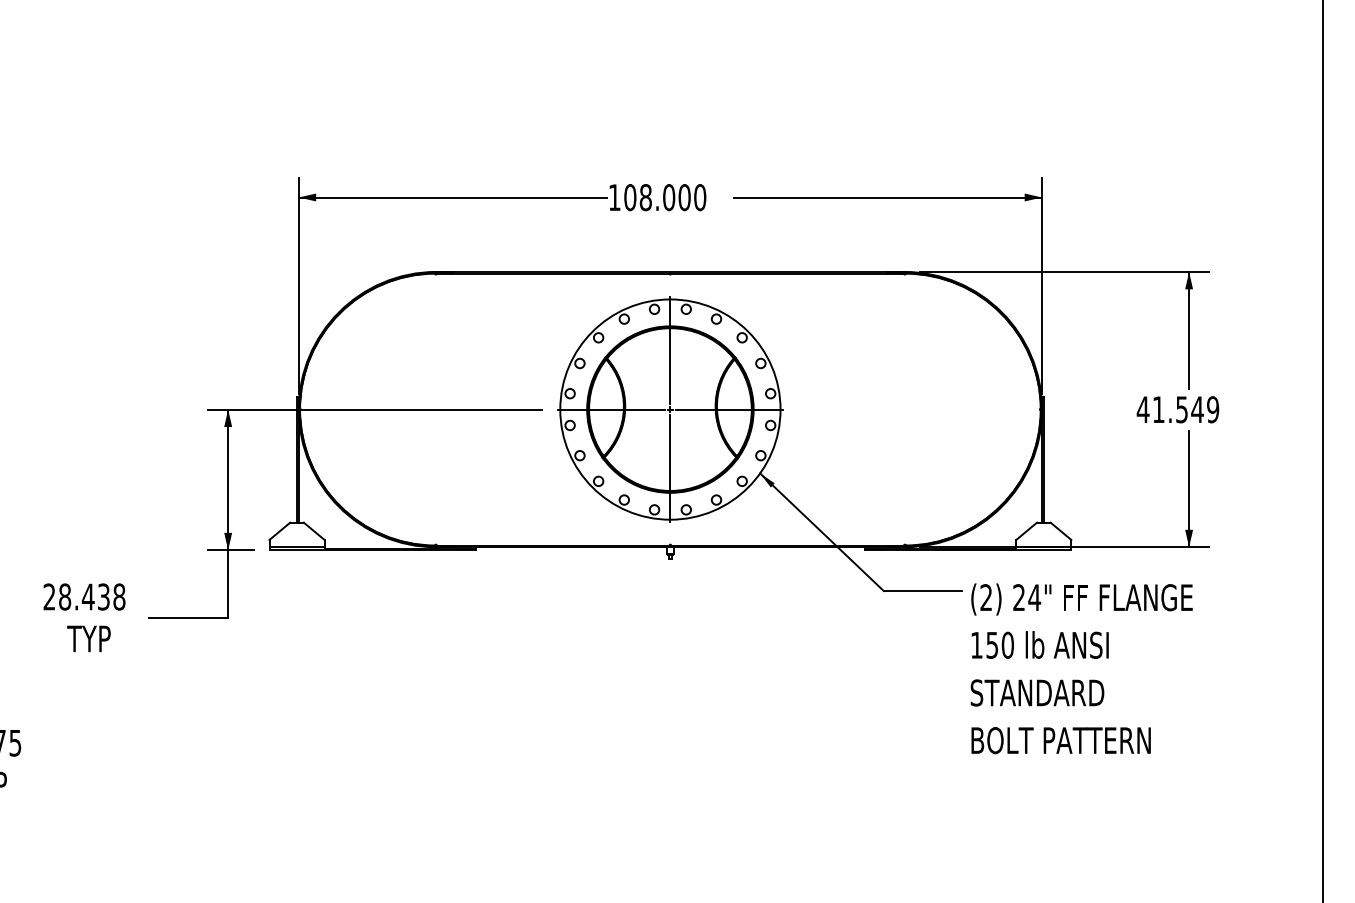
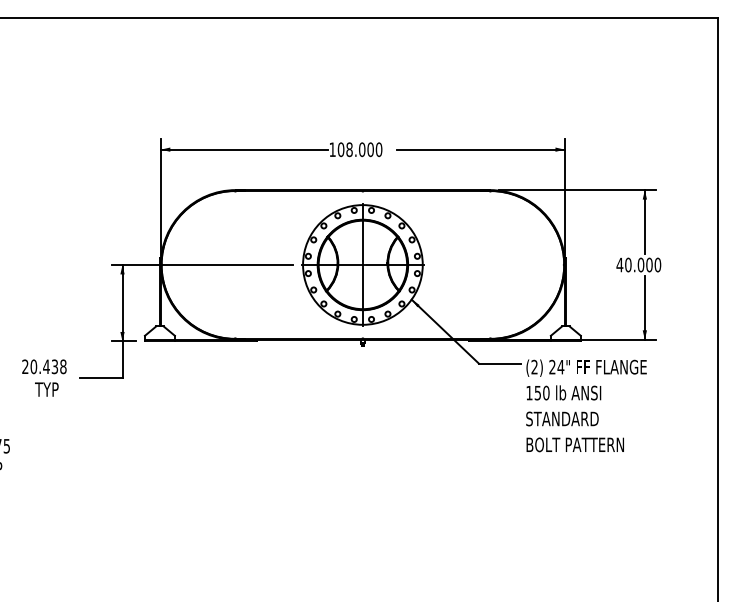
text: (1184, 408) -> (642, 264), 41.549 -> 40.000
text: (64, 596) -> (33, 366), 28.438 -> 20.438

